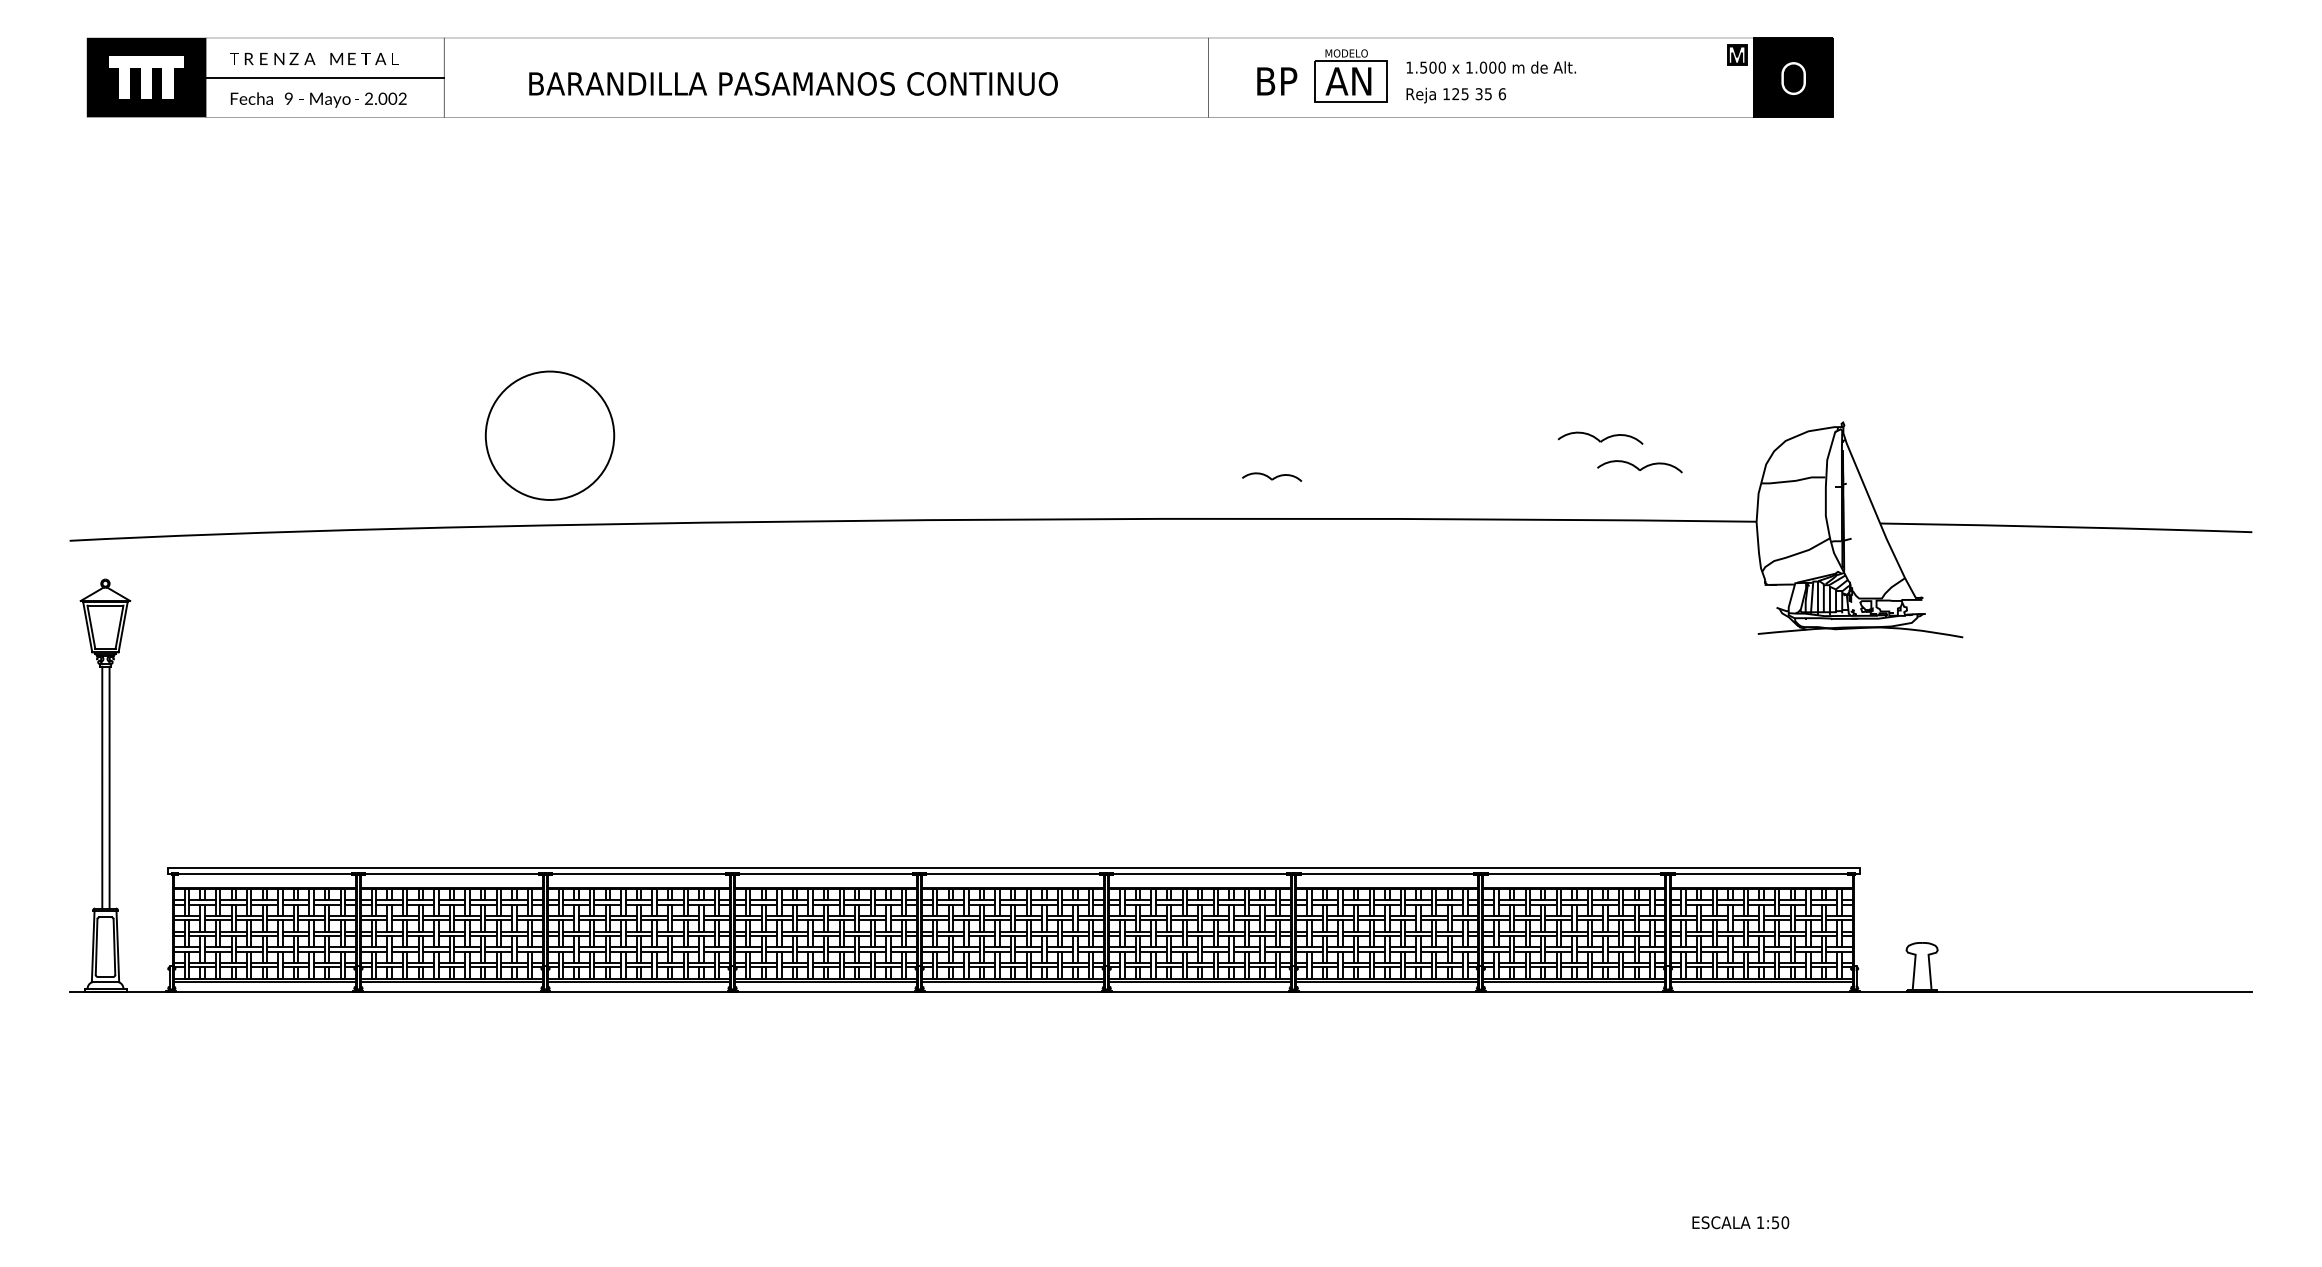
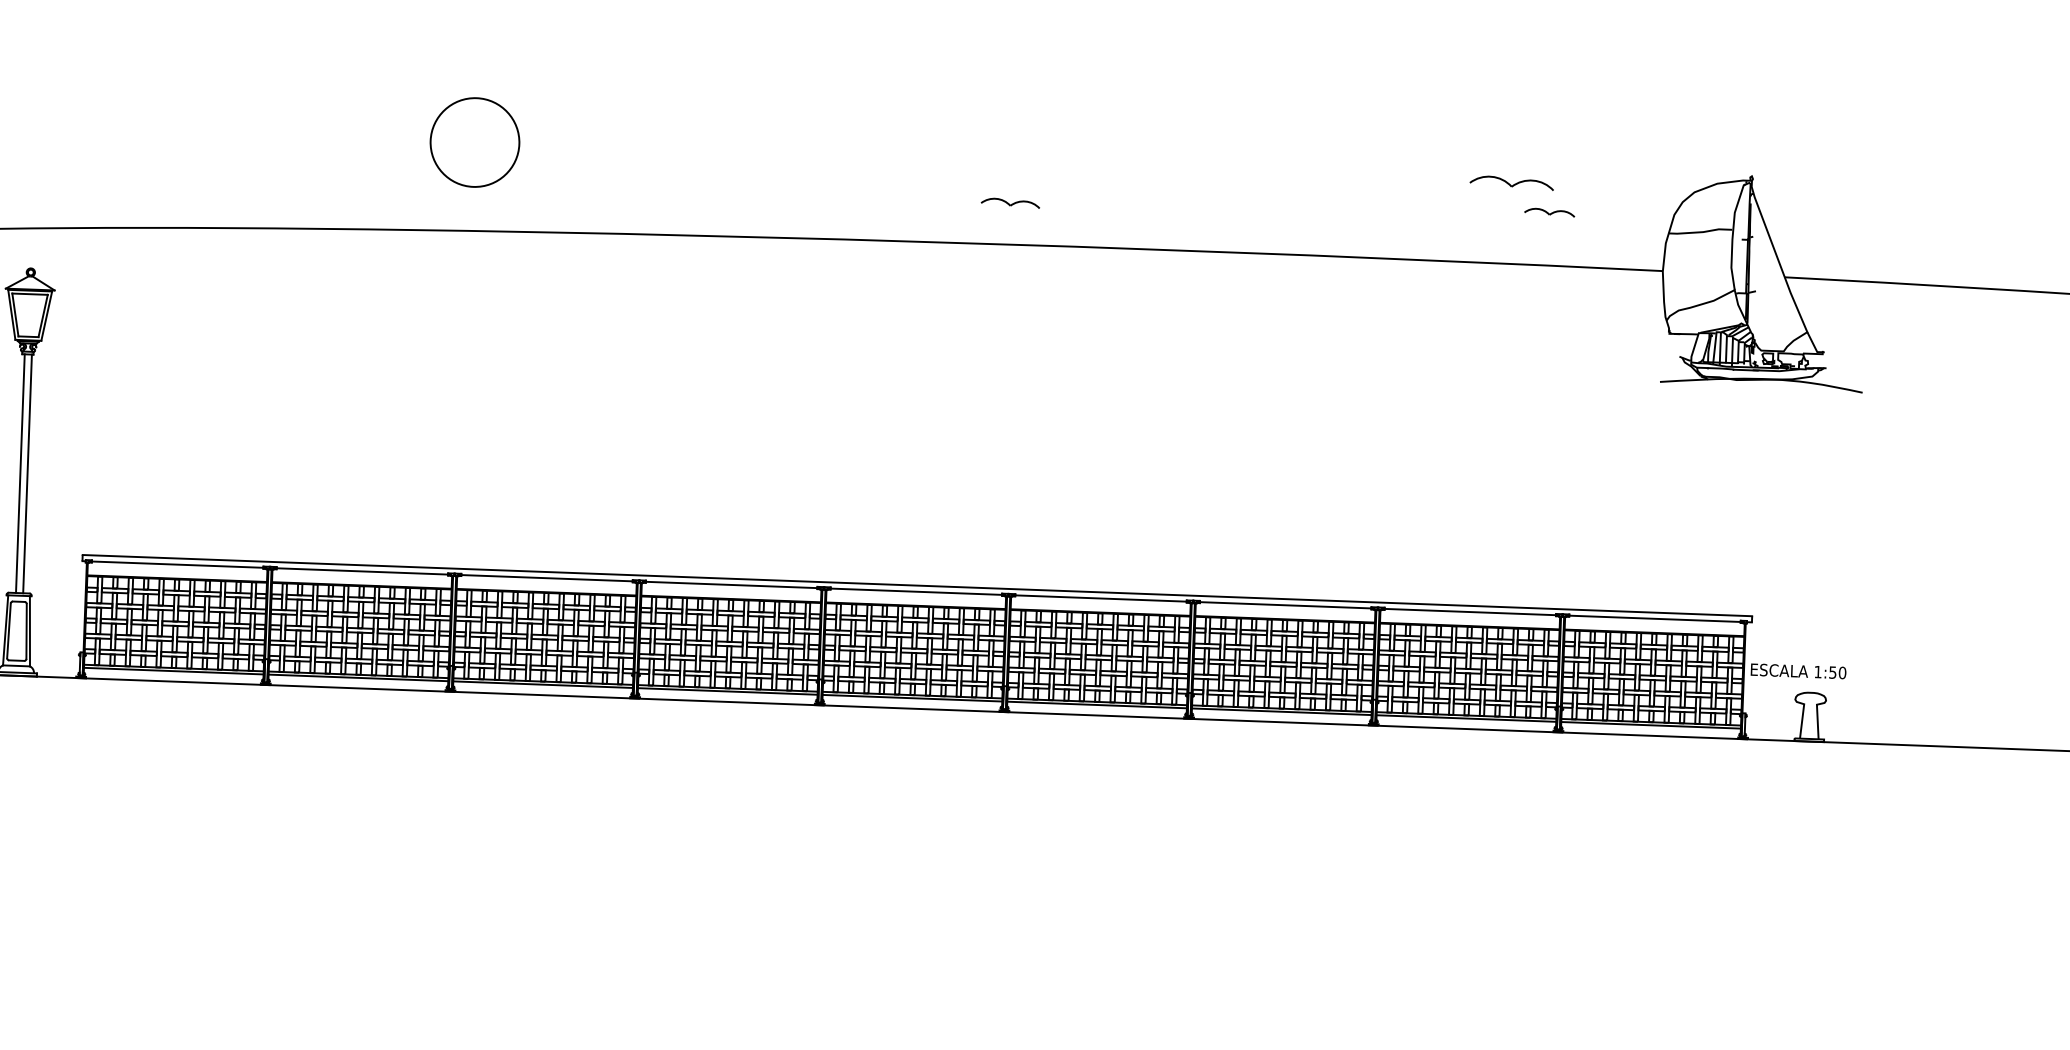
circle: (549, 435) -> (474, 142), size x0.7
part: (1639, 466) -> (1549, 212), size x0.6
part: (1272, 476) -> (1010, 202), moved
text: (1740, 1222) -> (1798, 671), moved

